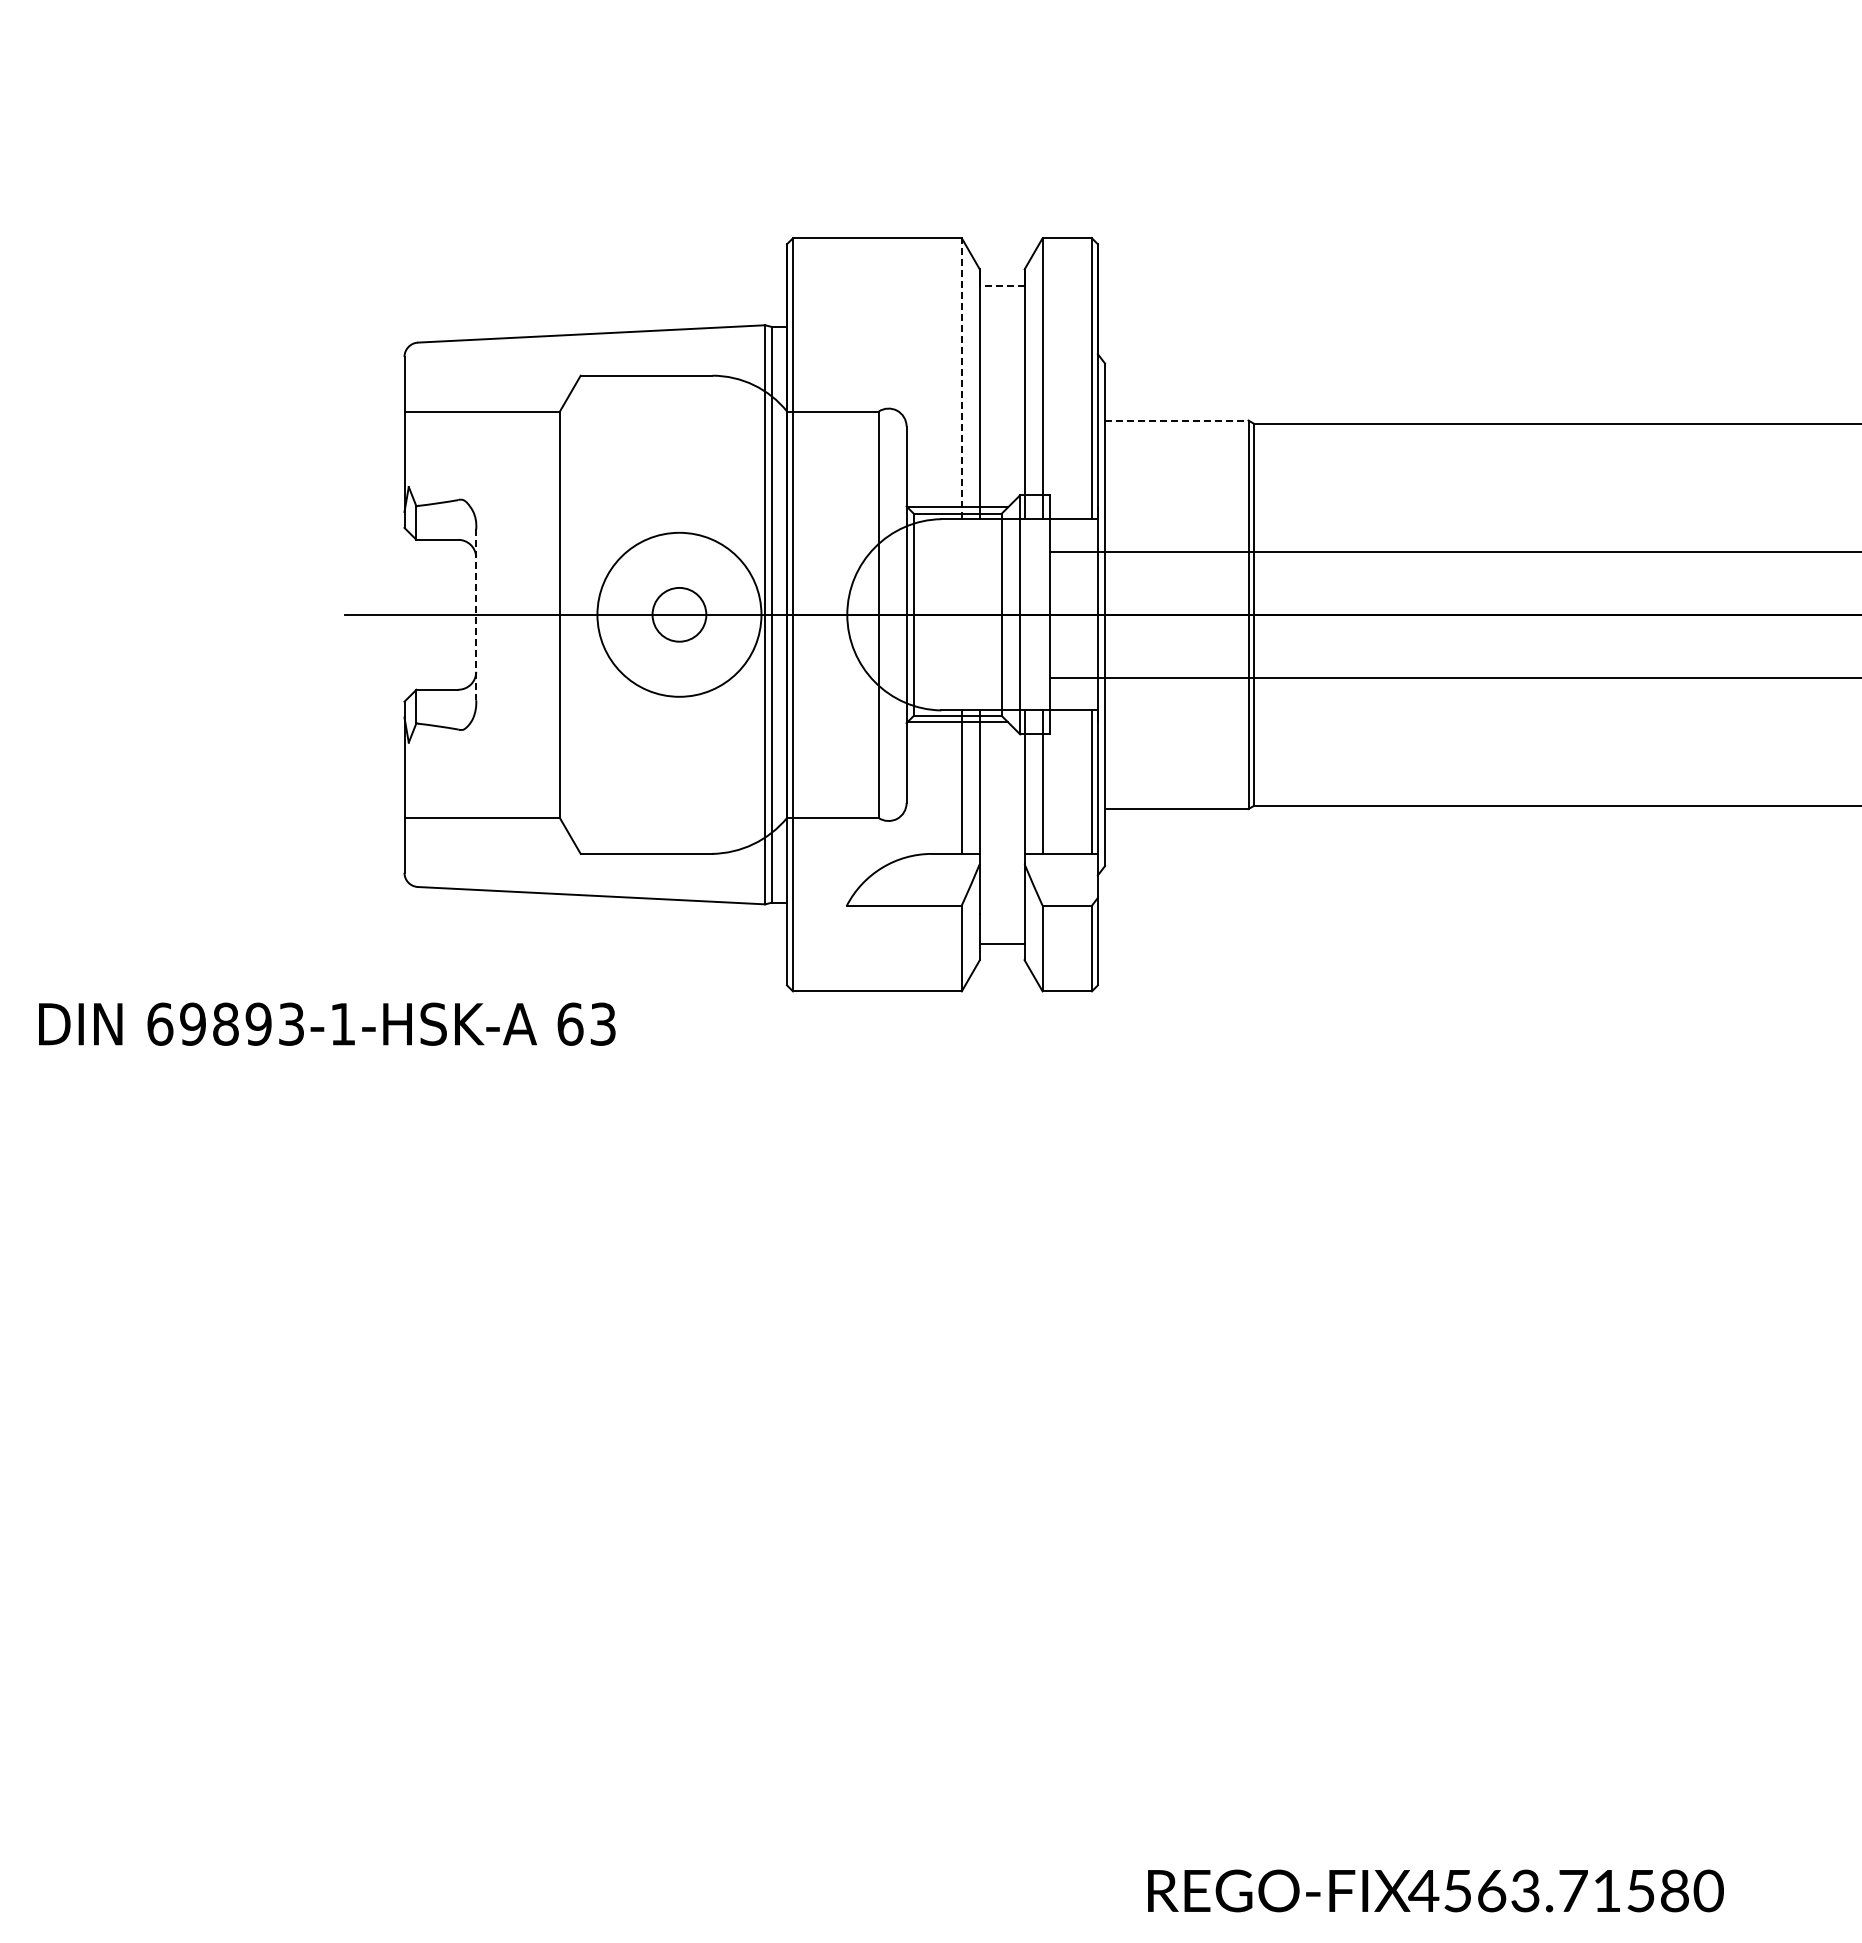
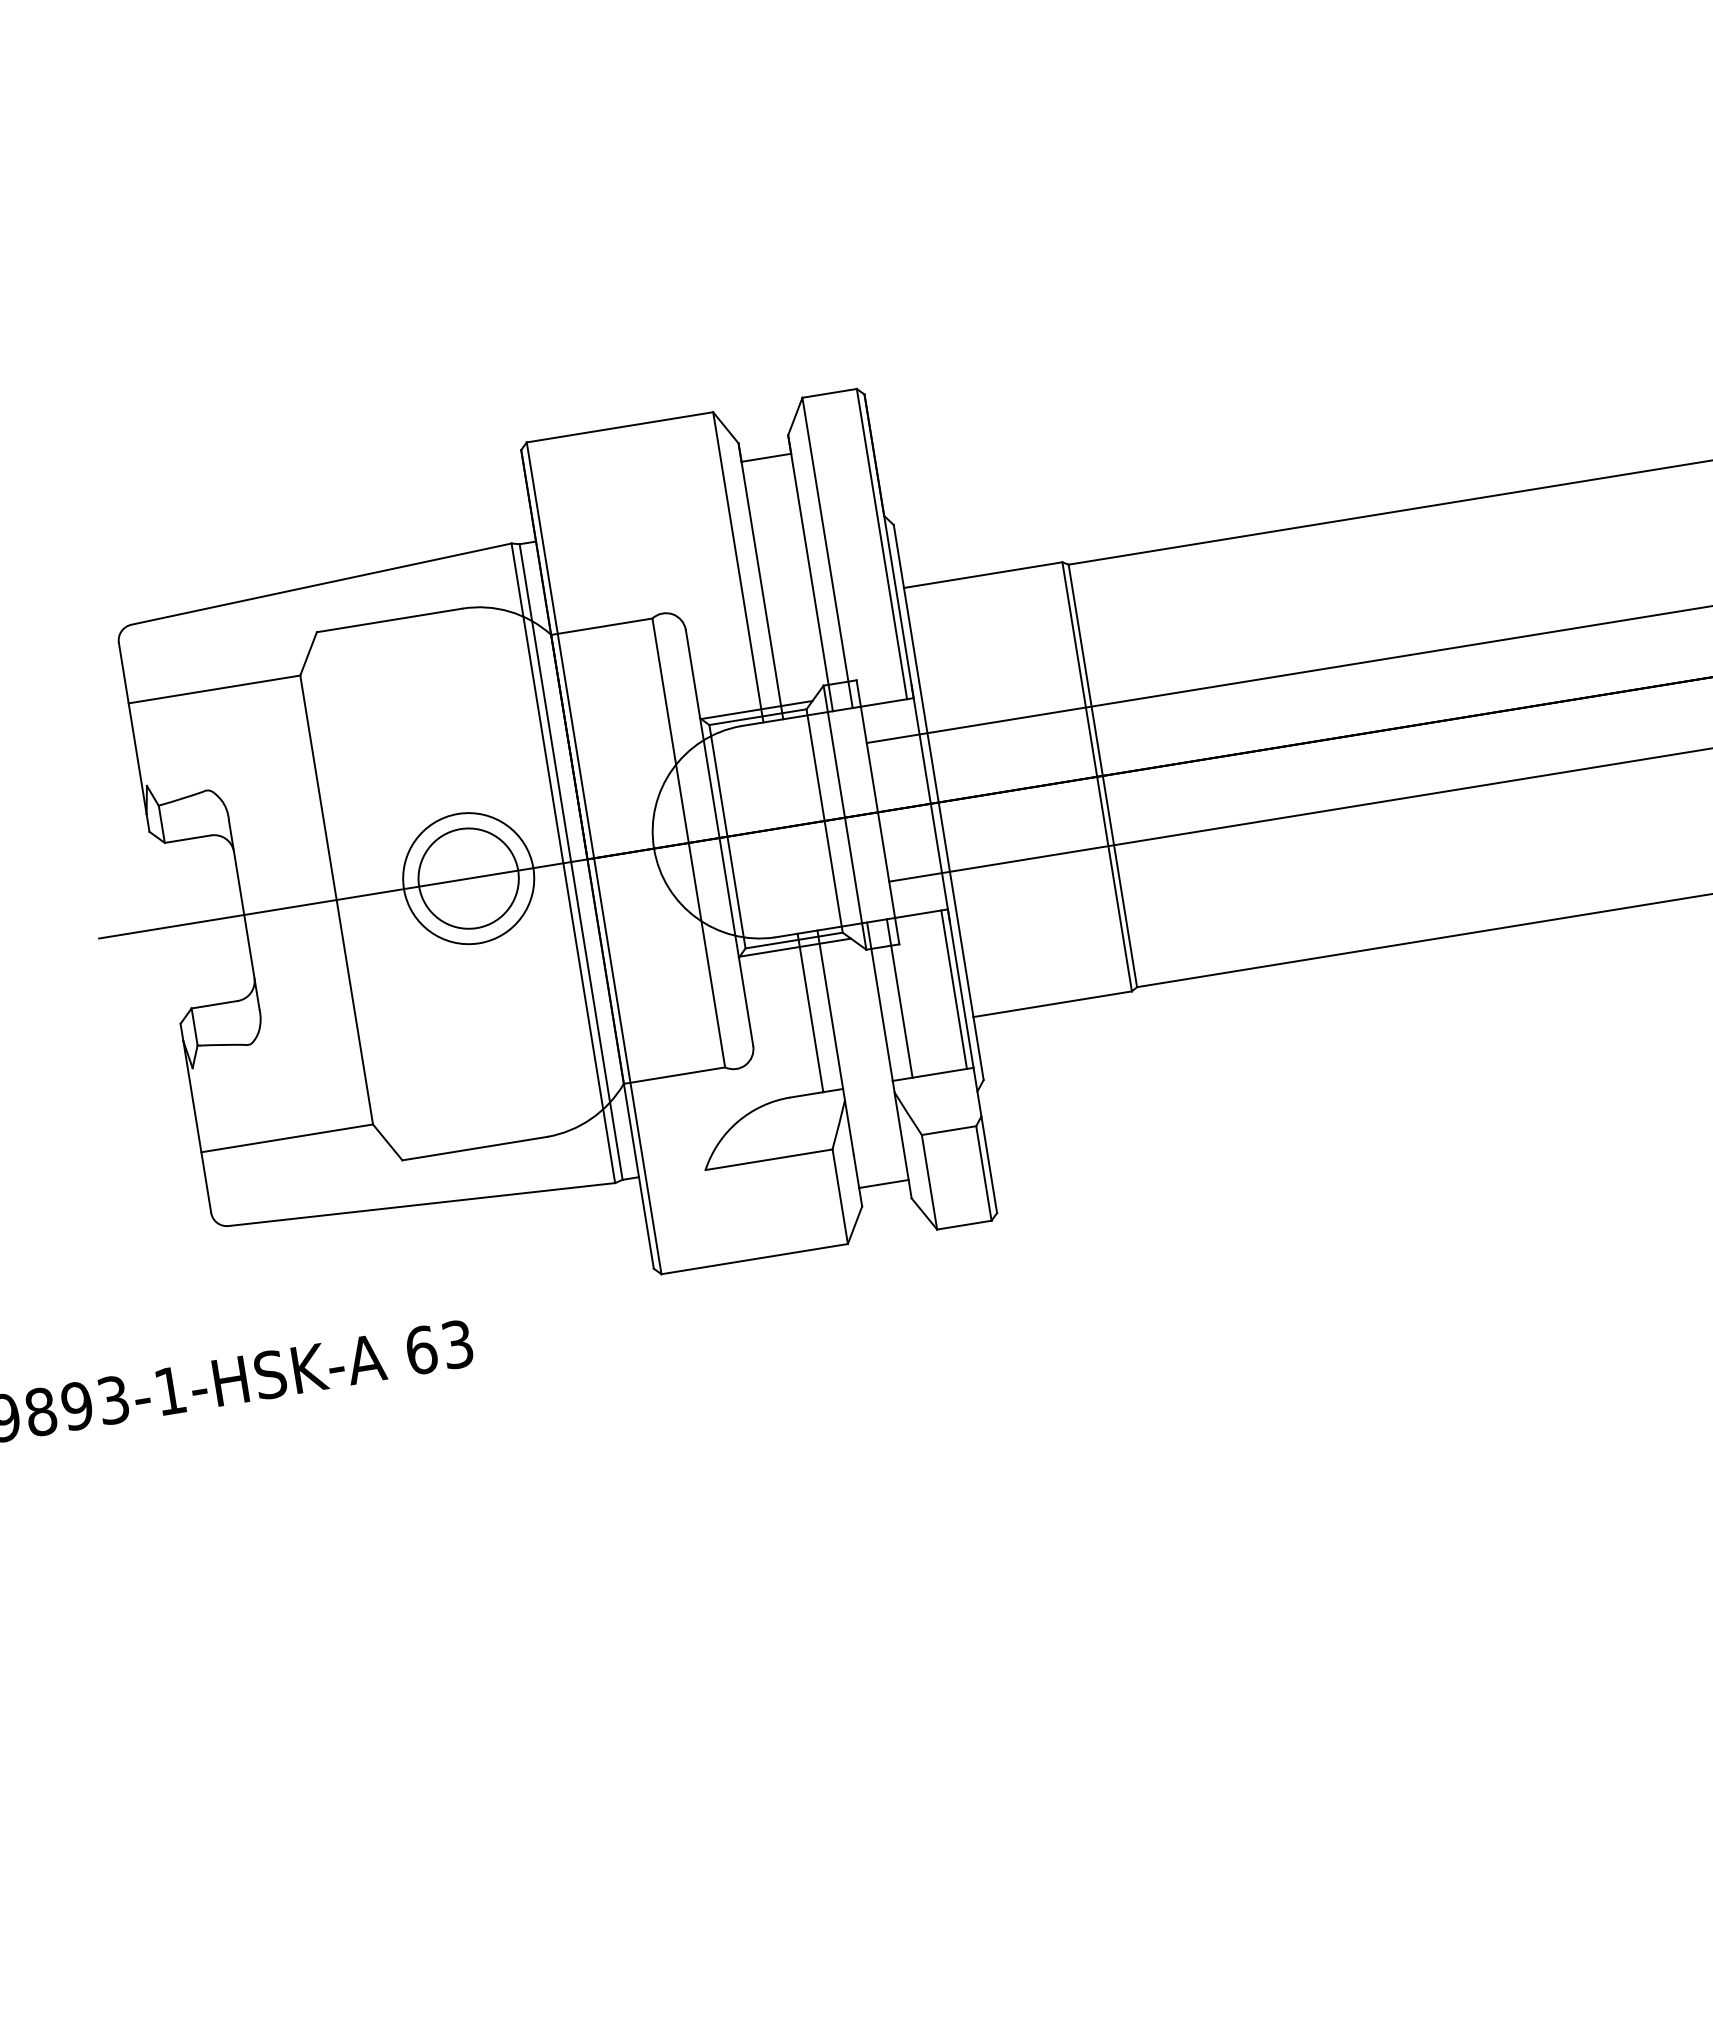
line: (1001, 286) -> (765, 458), dashed -> solid
line: (961, 378) -> (737, 567), dashed -> solid
line: (1176, 420) -> (982, 575), dashed -> solid
circle: (679, 614) -> (468, 878), size x0.71
circle: (679, 614) -> (468, 878), size x1.67
line: (476, 615) -> (244, 915), dashed -> solid

